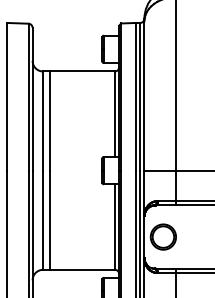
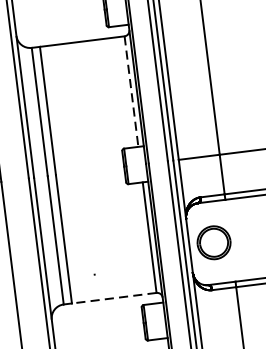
line: (114, 114) -> (131, 92), solid -> dashed
line: (82, 269) -> (114, 297), solid -> dashed

